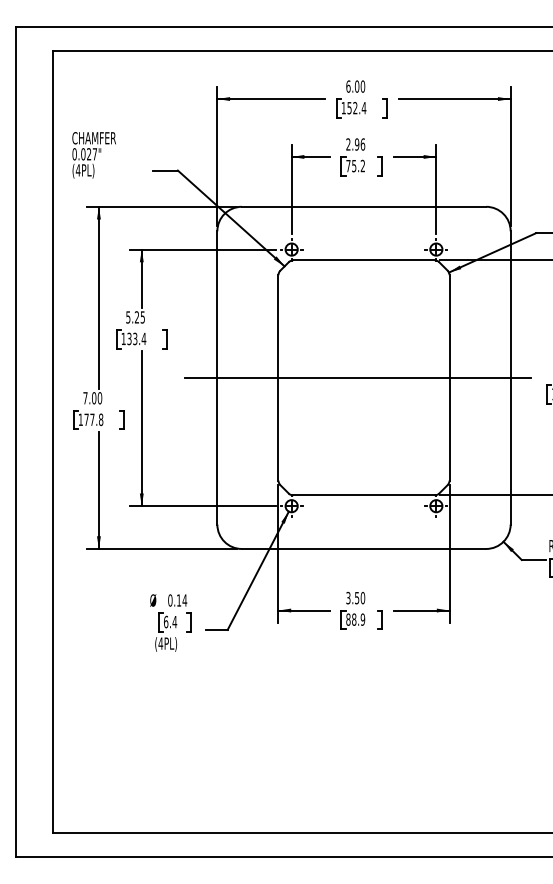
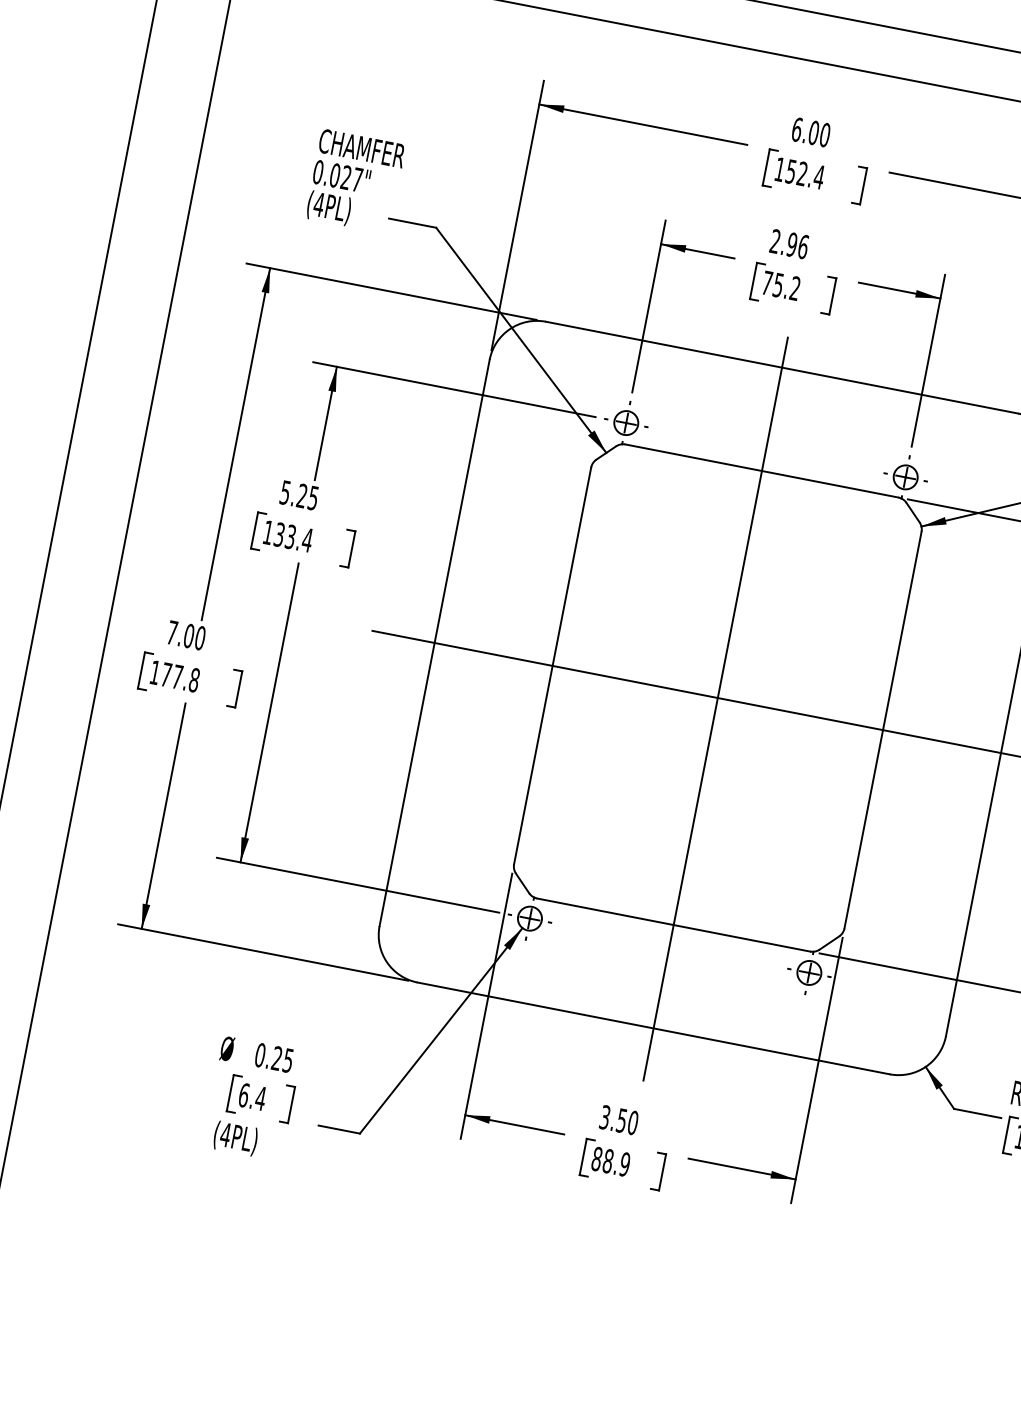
text: (93, 155) -> (354, 181), moved
line: (364, 383) -> (716, 709), added
text: (181, 600) -> (281, 1059), 0.14 -> 0.25

